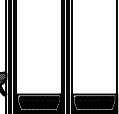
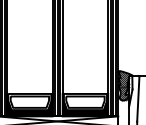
hatch: (38, 102) -> (29, 101), removed
hatch: (94, 102) -> (85, 101), removed

